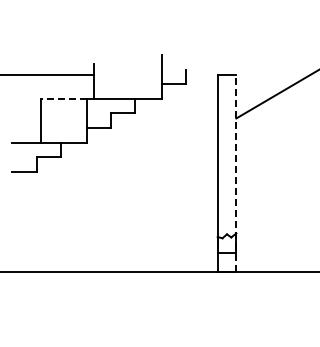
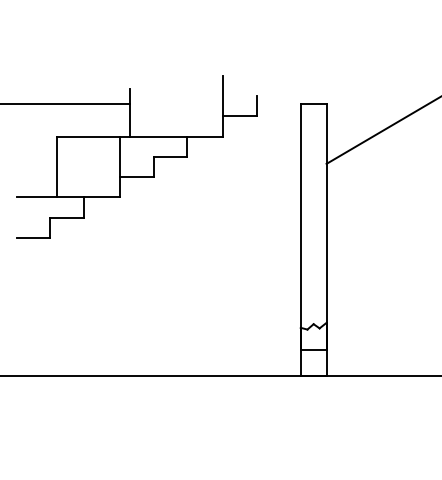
line: (64, 98) -> (88, 136), dashed -> solid
line: (236, 173) -> (326, 240), dashed -> solid

